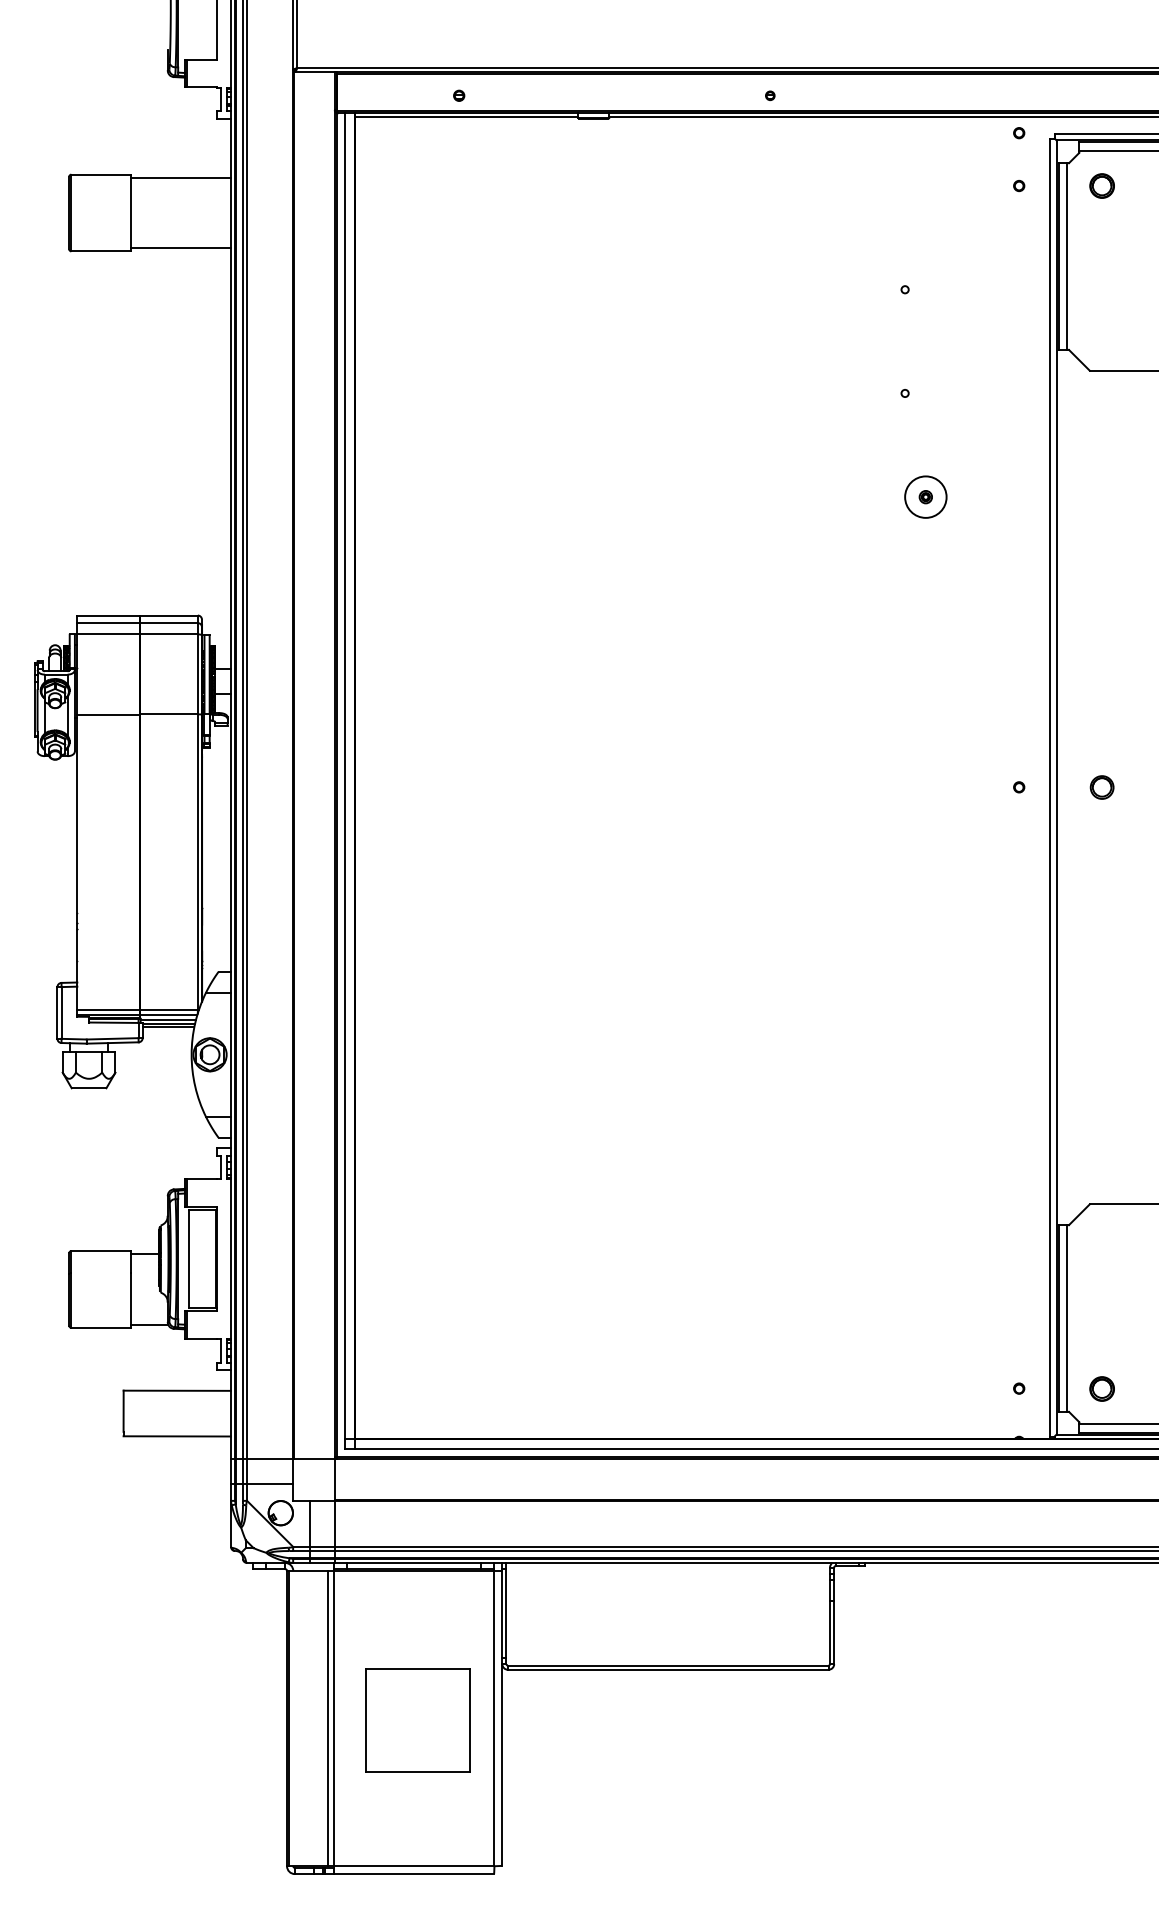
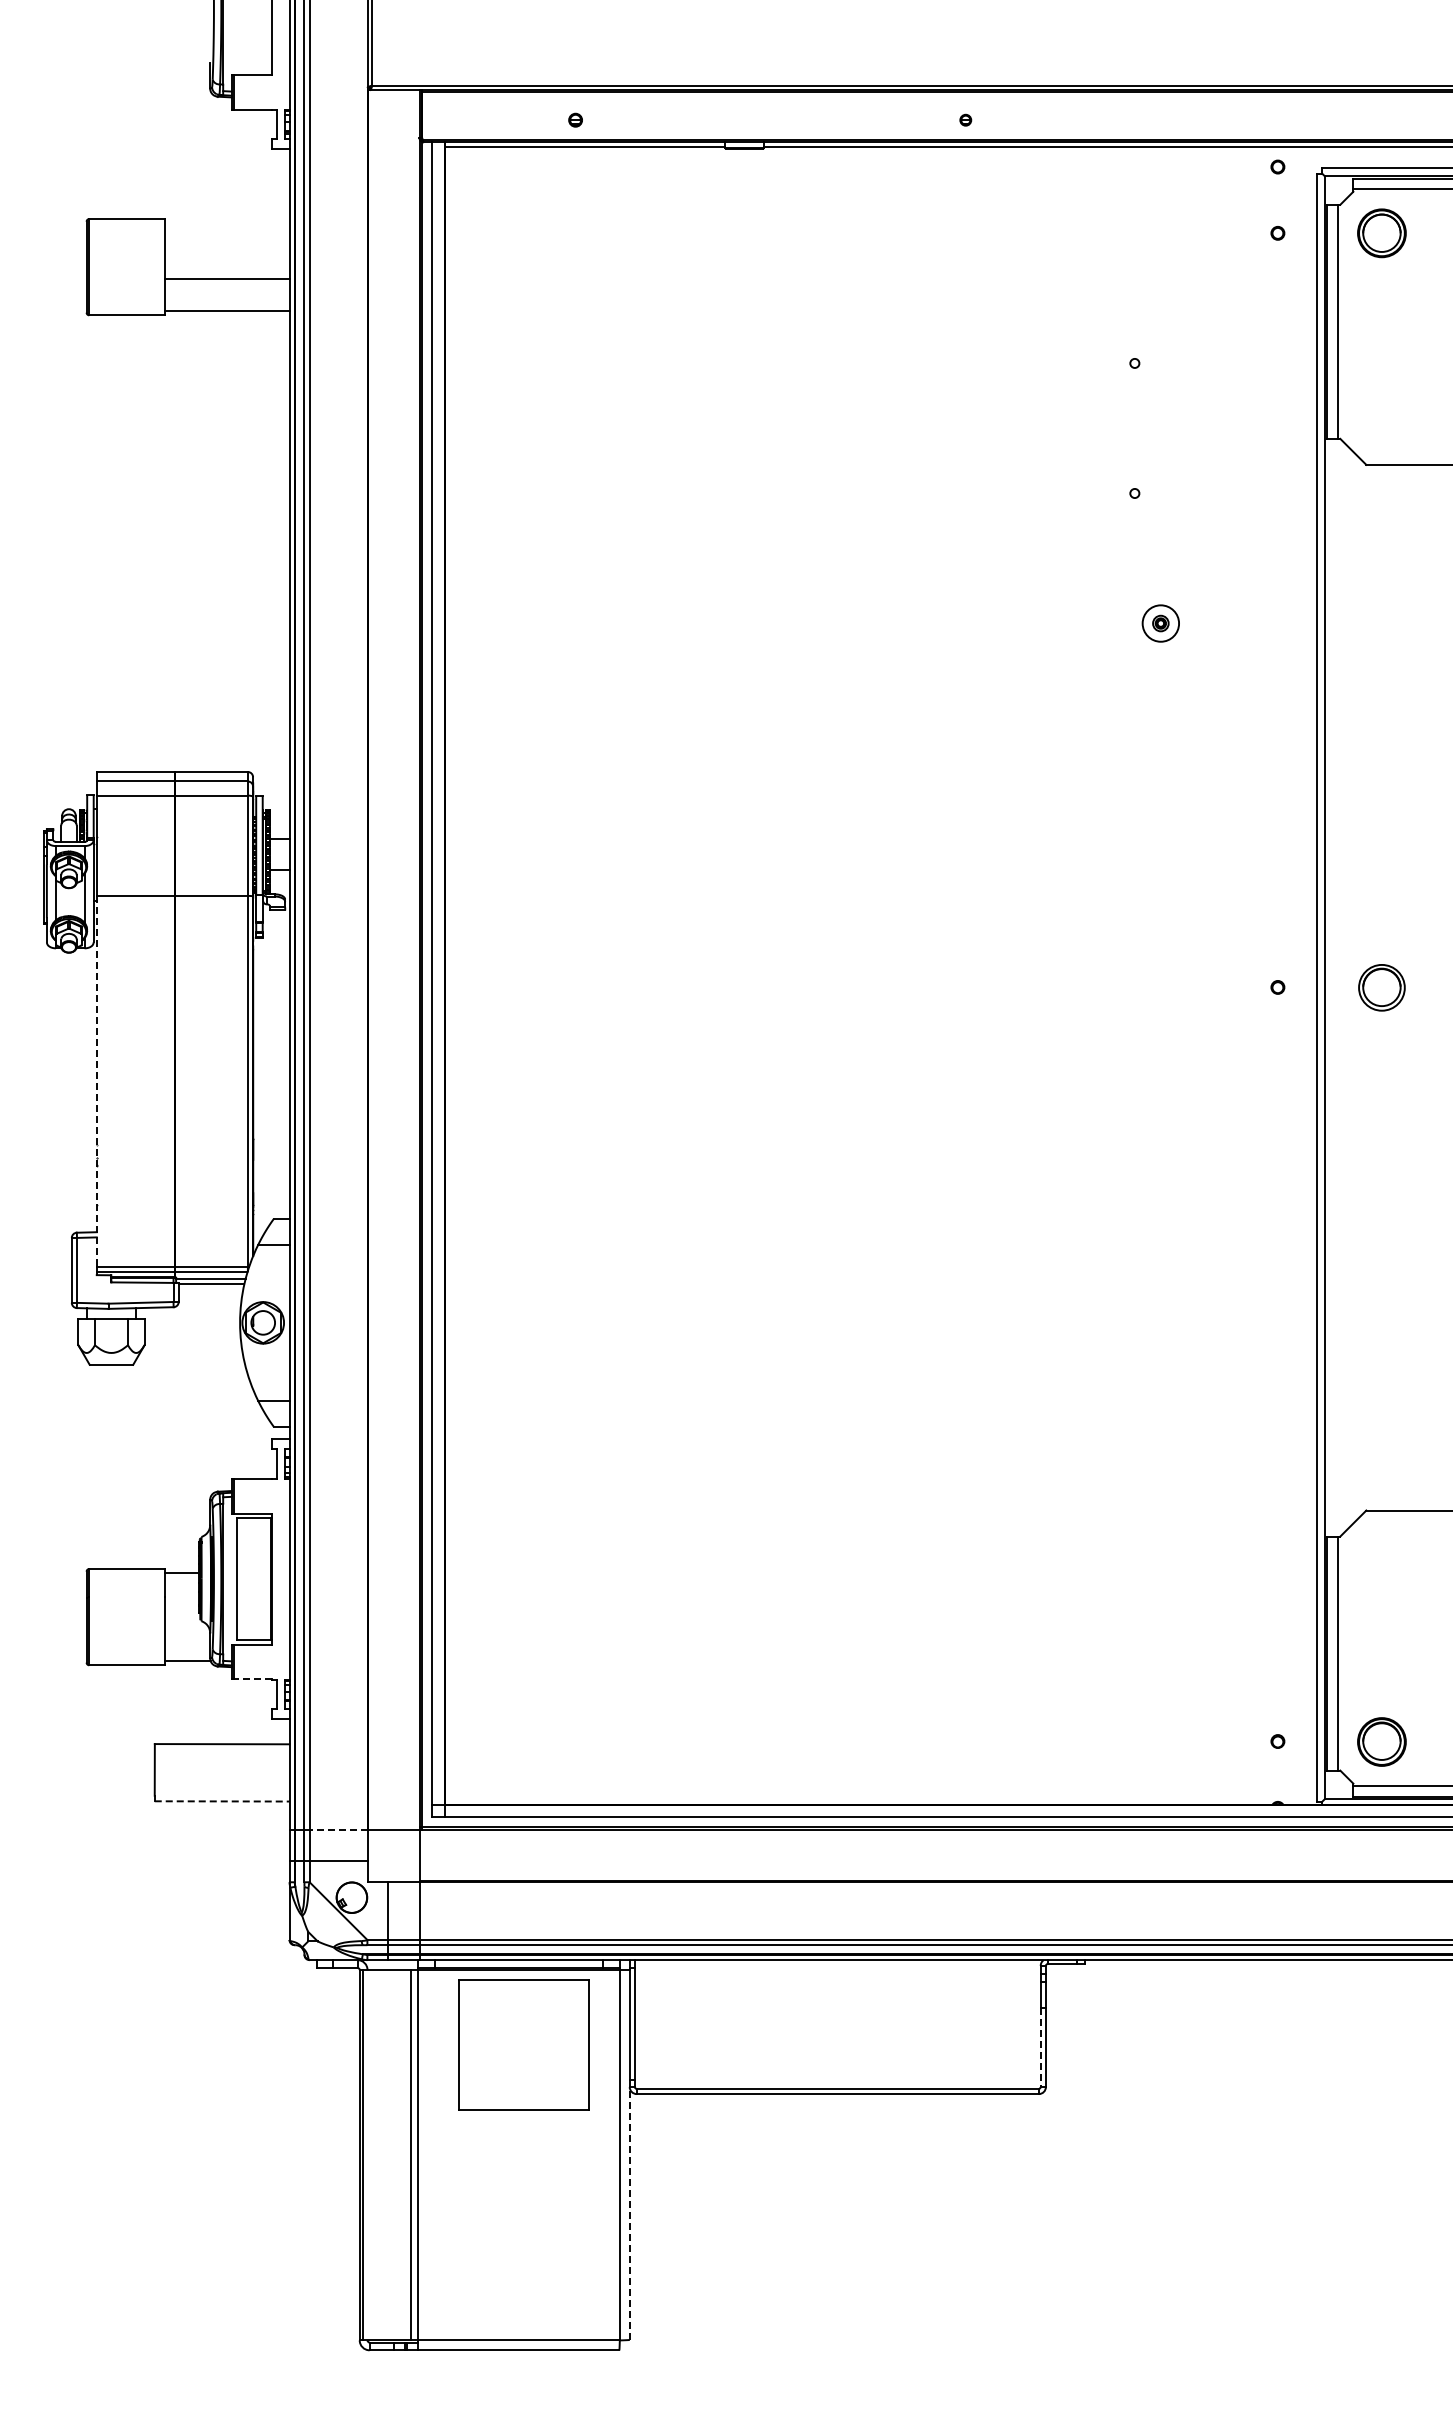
line: (180, 177) -> (226, 278), moved
part: (1101, 186) -> (1381, 233), size x1.6
circle: (925, 497) -> (1160, 623), size x0.7
part: (1101, 787) -> (1381, 987), size x1.6
line: (77, 863) -> (96, 1082), solid -> dashed
line: (168, 1026) -> (210, 1287), removed
line: (202, 1339) -> (253, 1679), solid -> dashed
part: (1101, 1388) -> (1381, 1741), size x1.6
line: (177, 1436) -> (222, 1801), solid -> dashed
line: (270, 1459) -> (338, 1830), solid -> dashed
line: (829, 1632) -> (1040, 2047), solid -> dashed
part: (417, 1720) -> (523, 2044), moved
line: (502, 1764) -> (629, 2212), solid -> dashed

